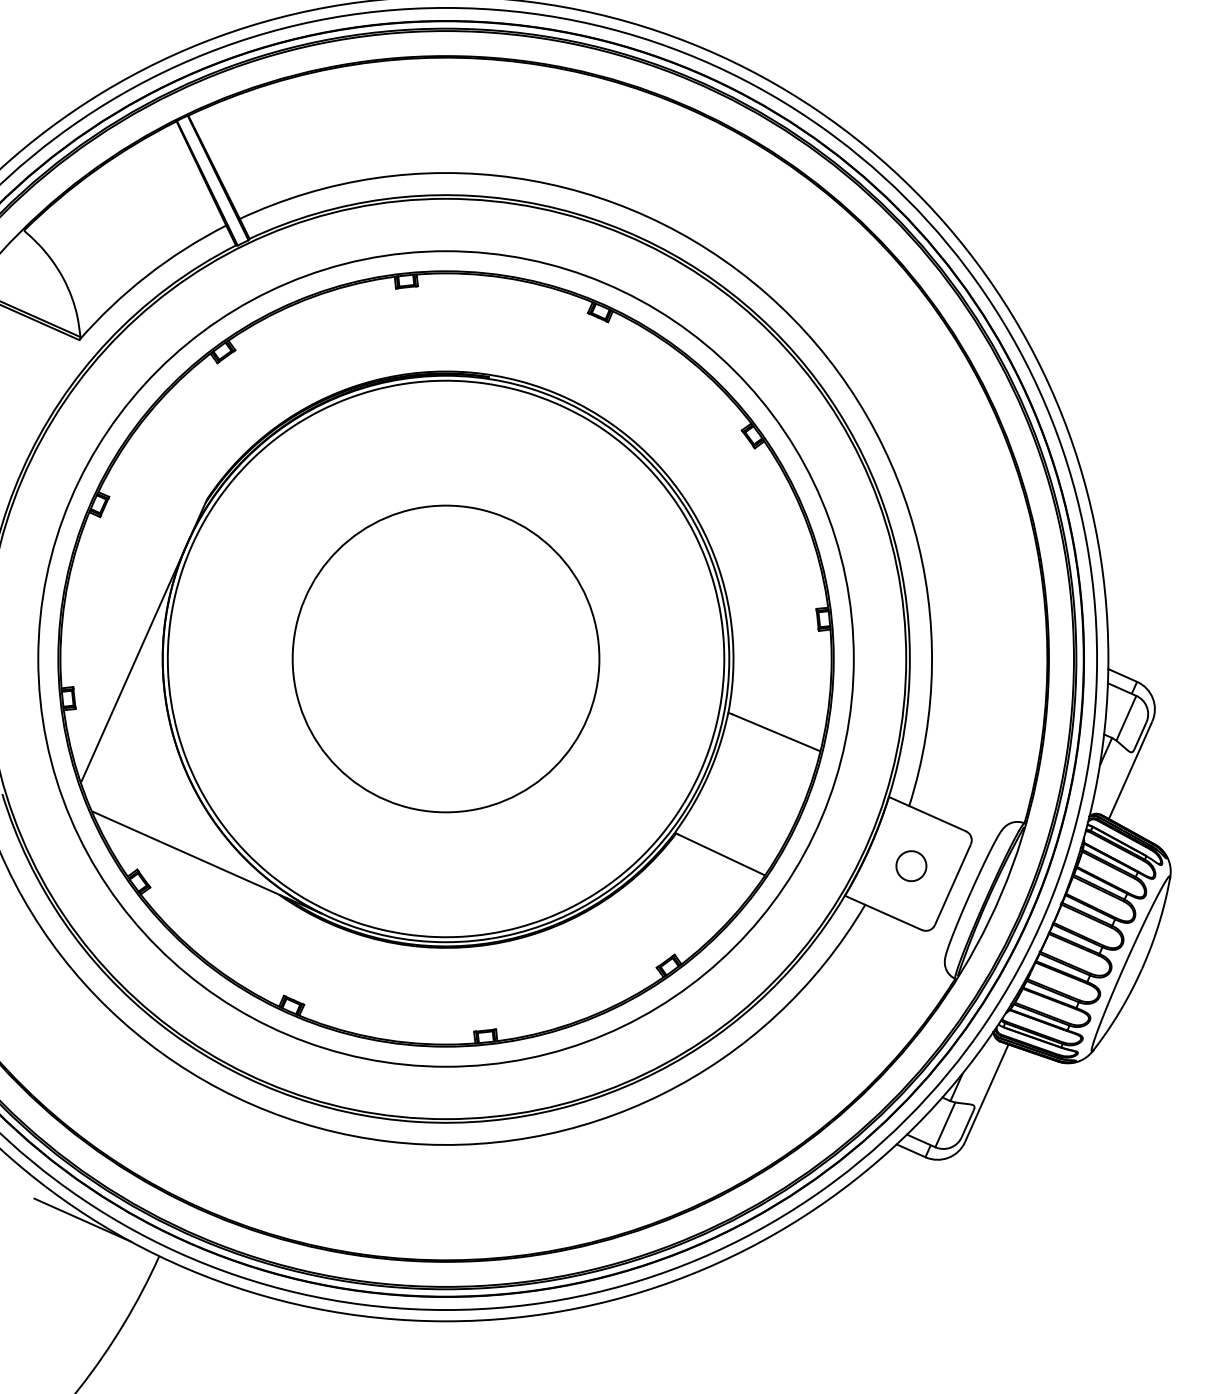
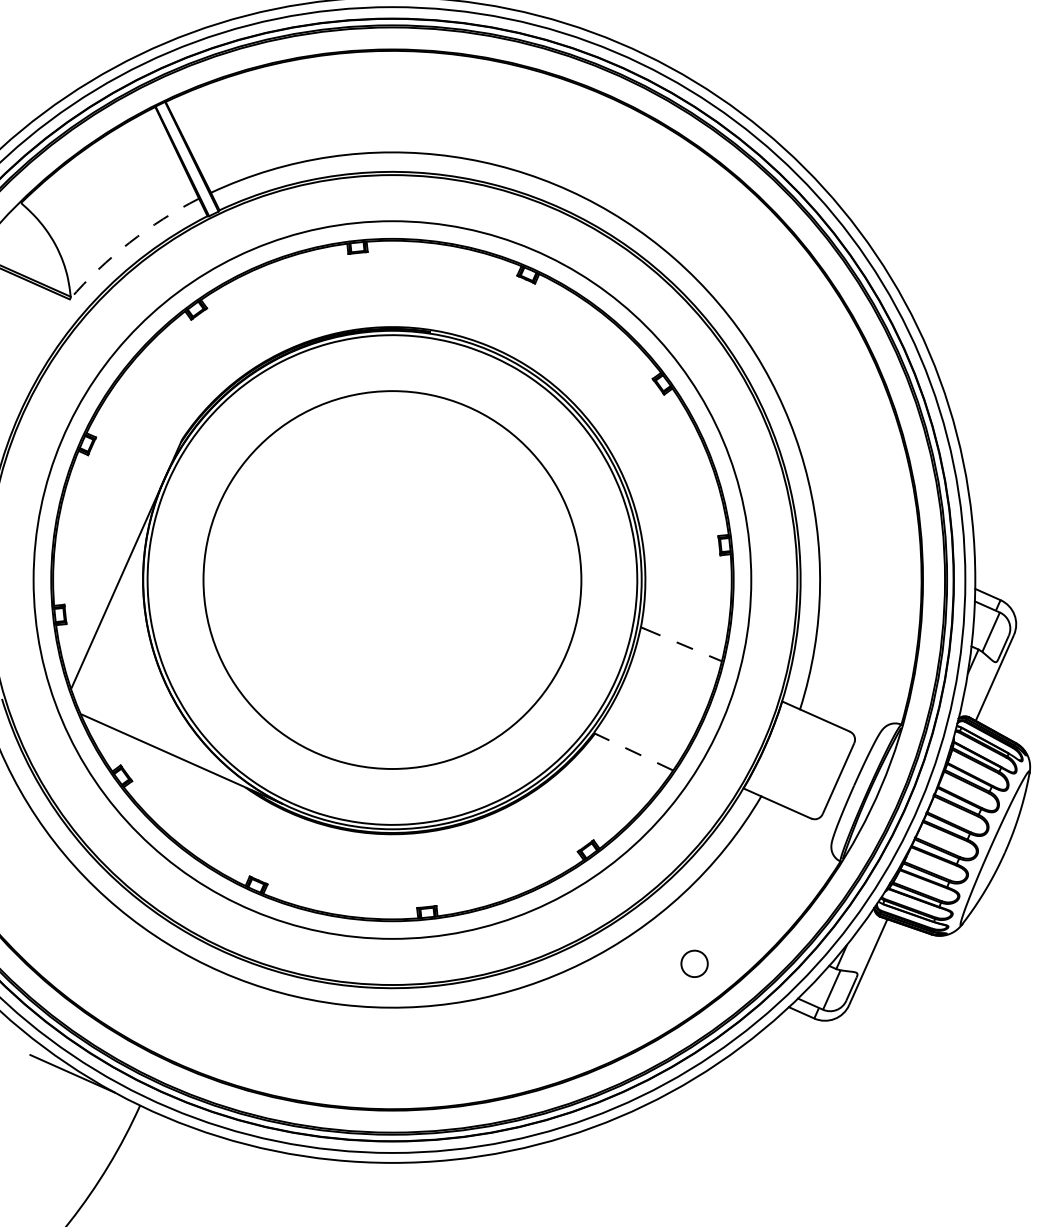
arc: (147, 275) -> (129, 242), solid -> dashed
circle: (445, 658) -> (391, 579), size x1.4
line: (776, 732) -> (683, 644), solid -> dashed
line: (721, 854) -> (634, 752), solid -> dashed
part: (911, 866) -> (694, 964), moved

